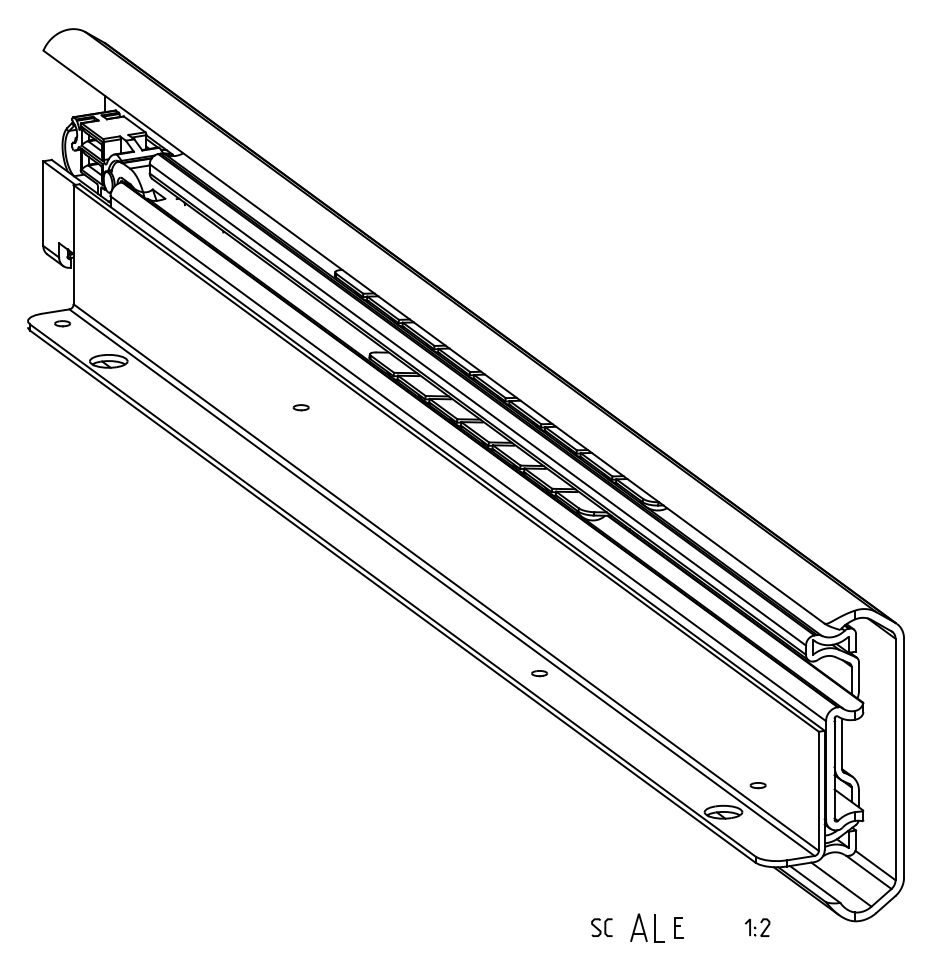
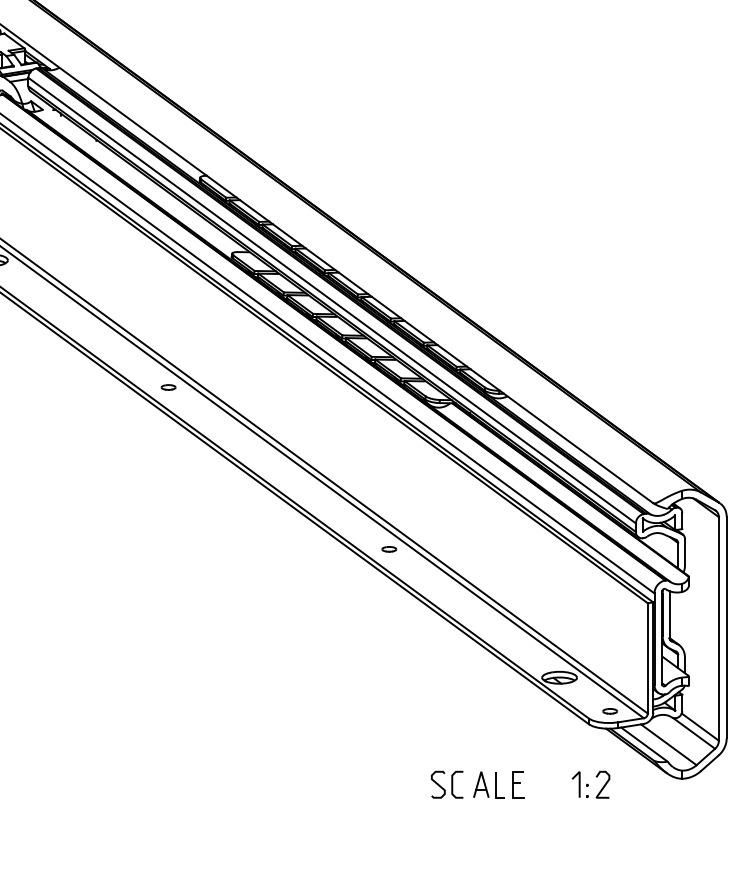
part: (300, 407) -> (167, 387), moved
part: (757, 785) -> (609, 711), moved
part: (601, 927) -> (446, 784), size x1.67
part: (678, 927) -> (517, 784), size x1.43
part: (757, 927) -> (591, 784), size x1.67

